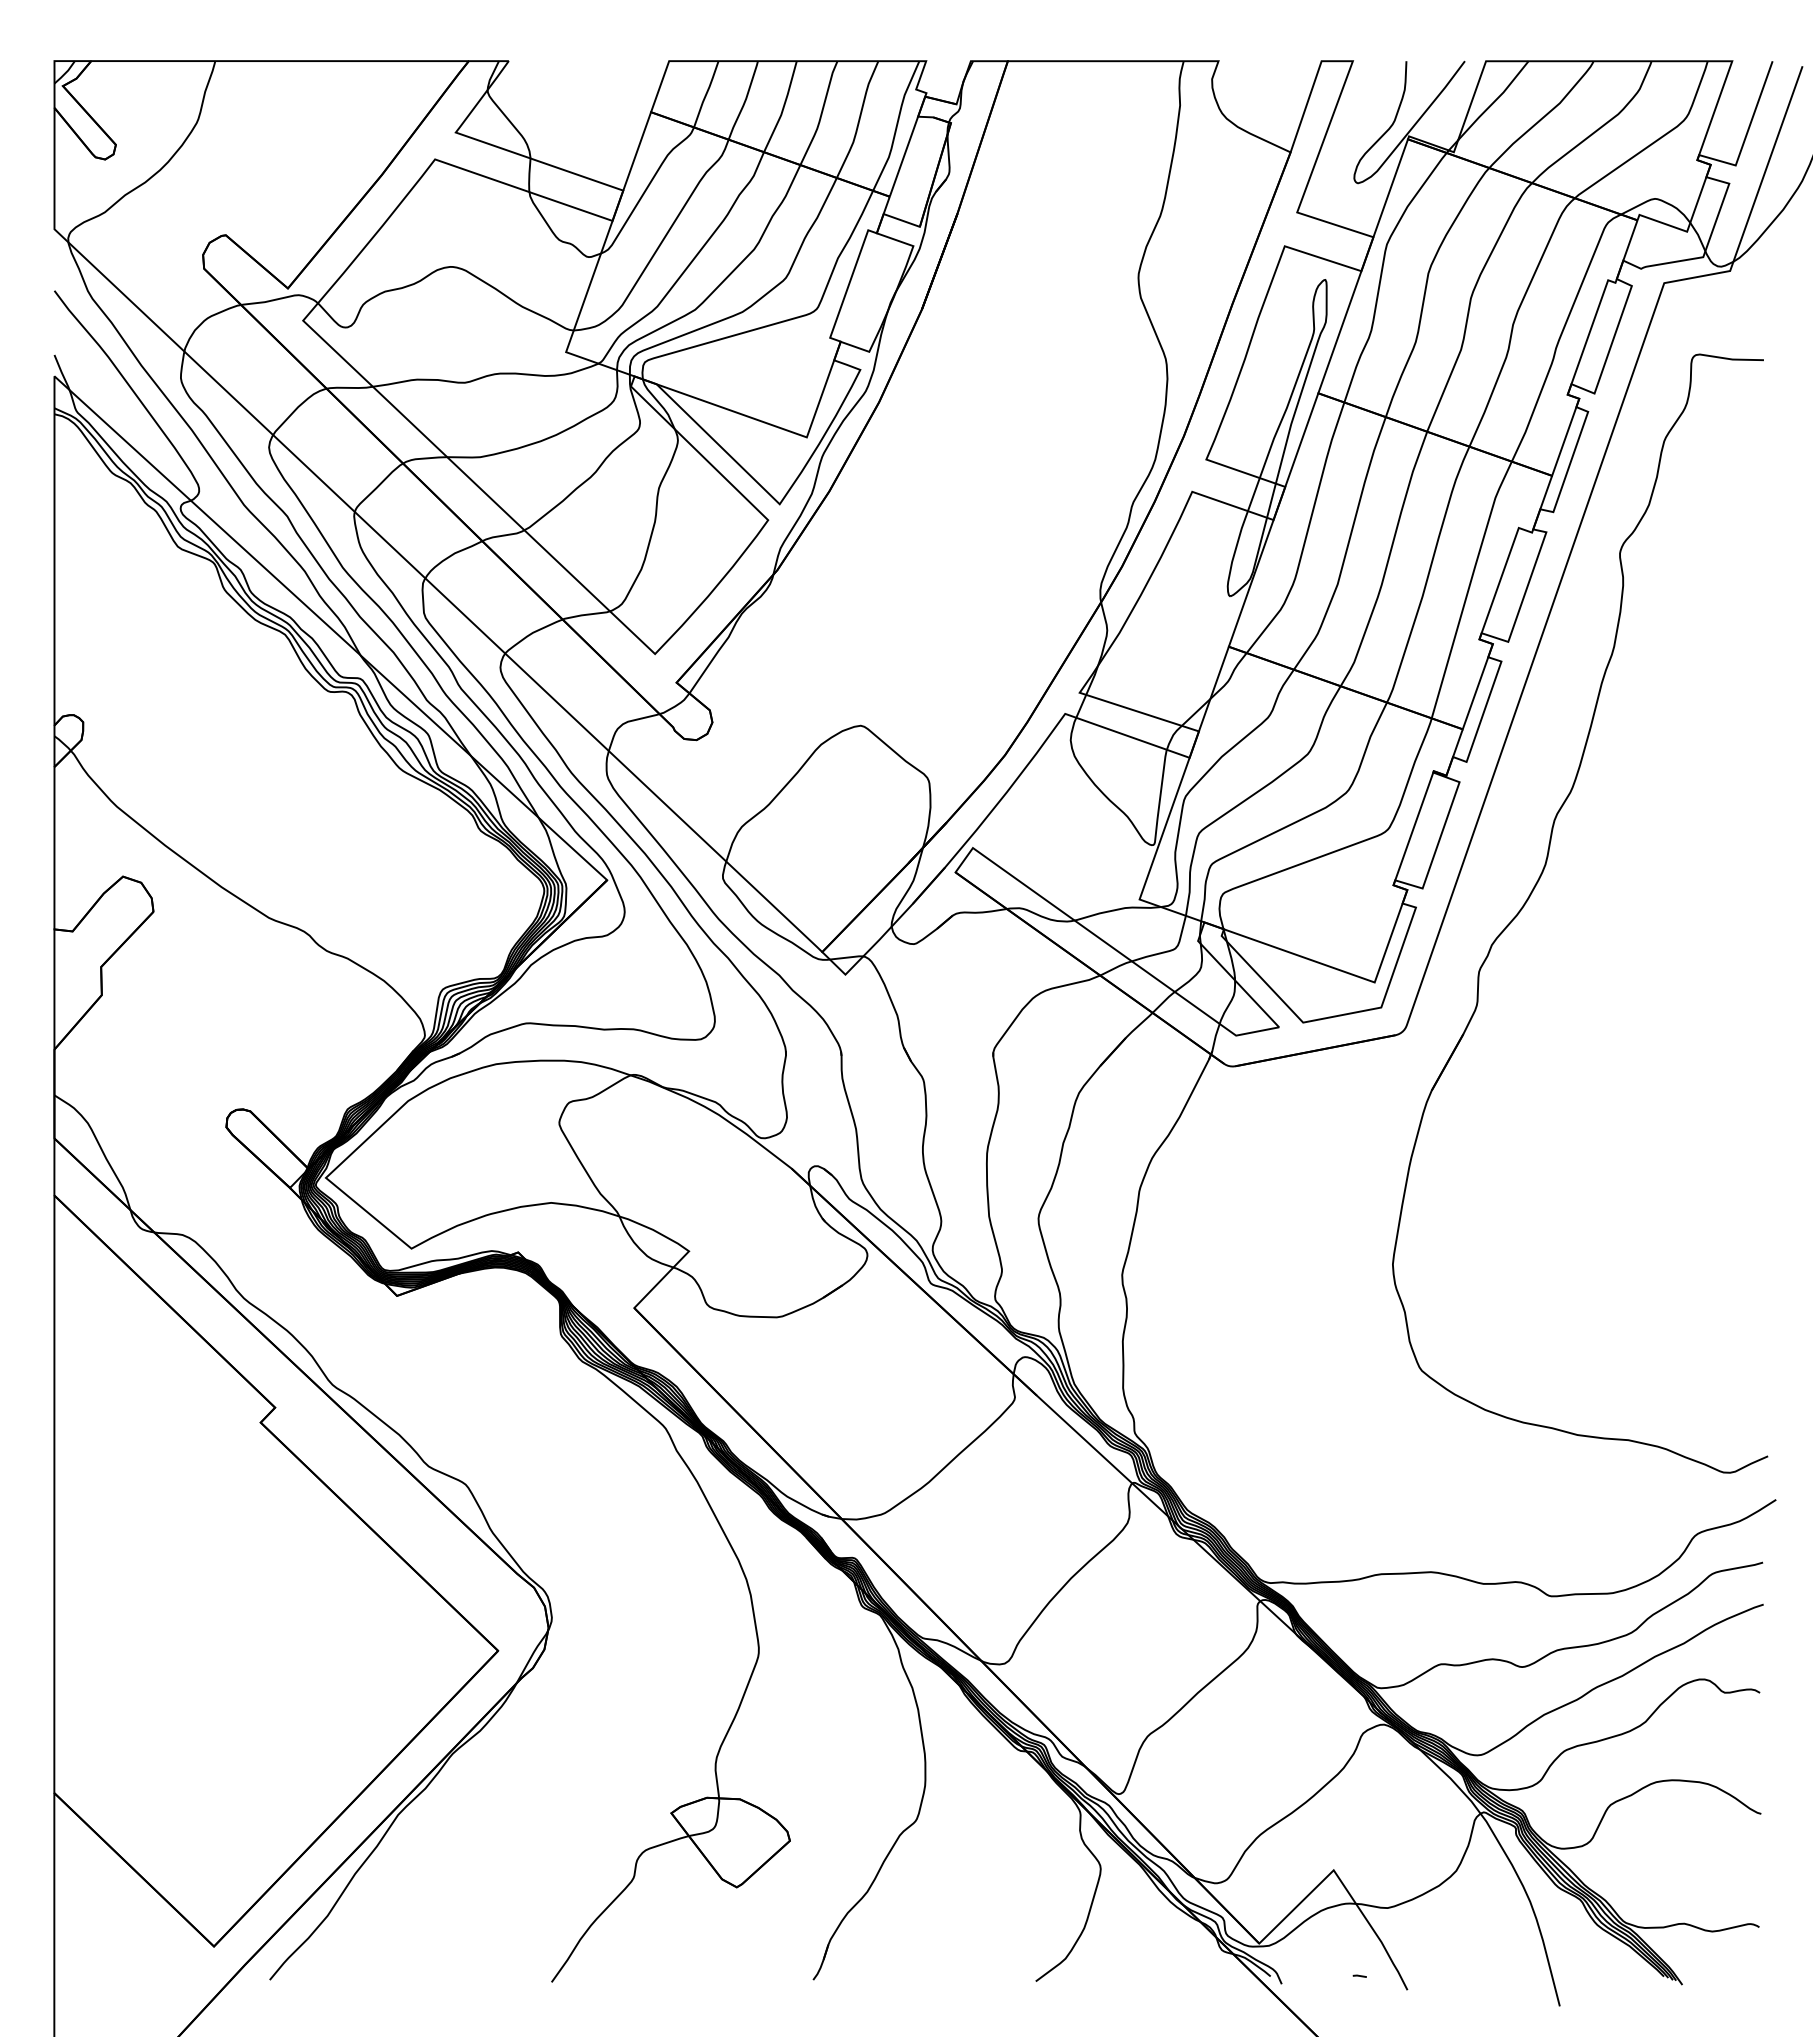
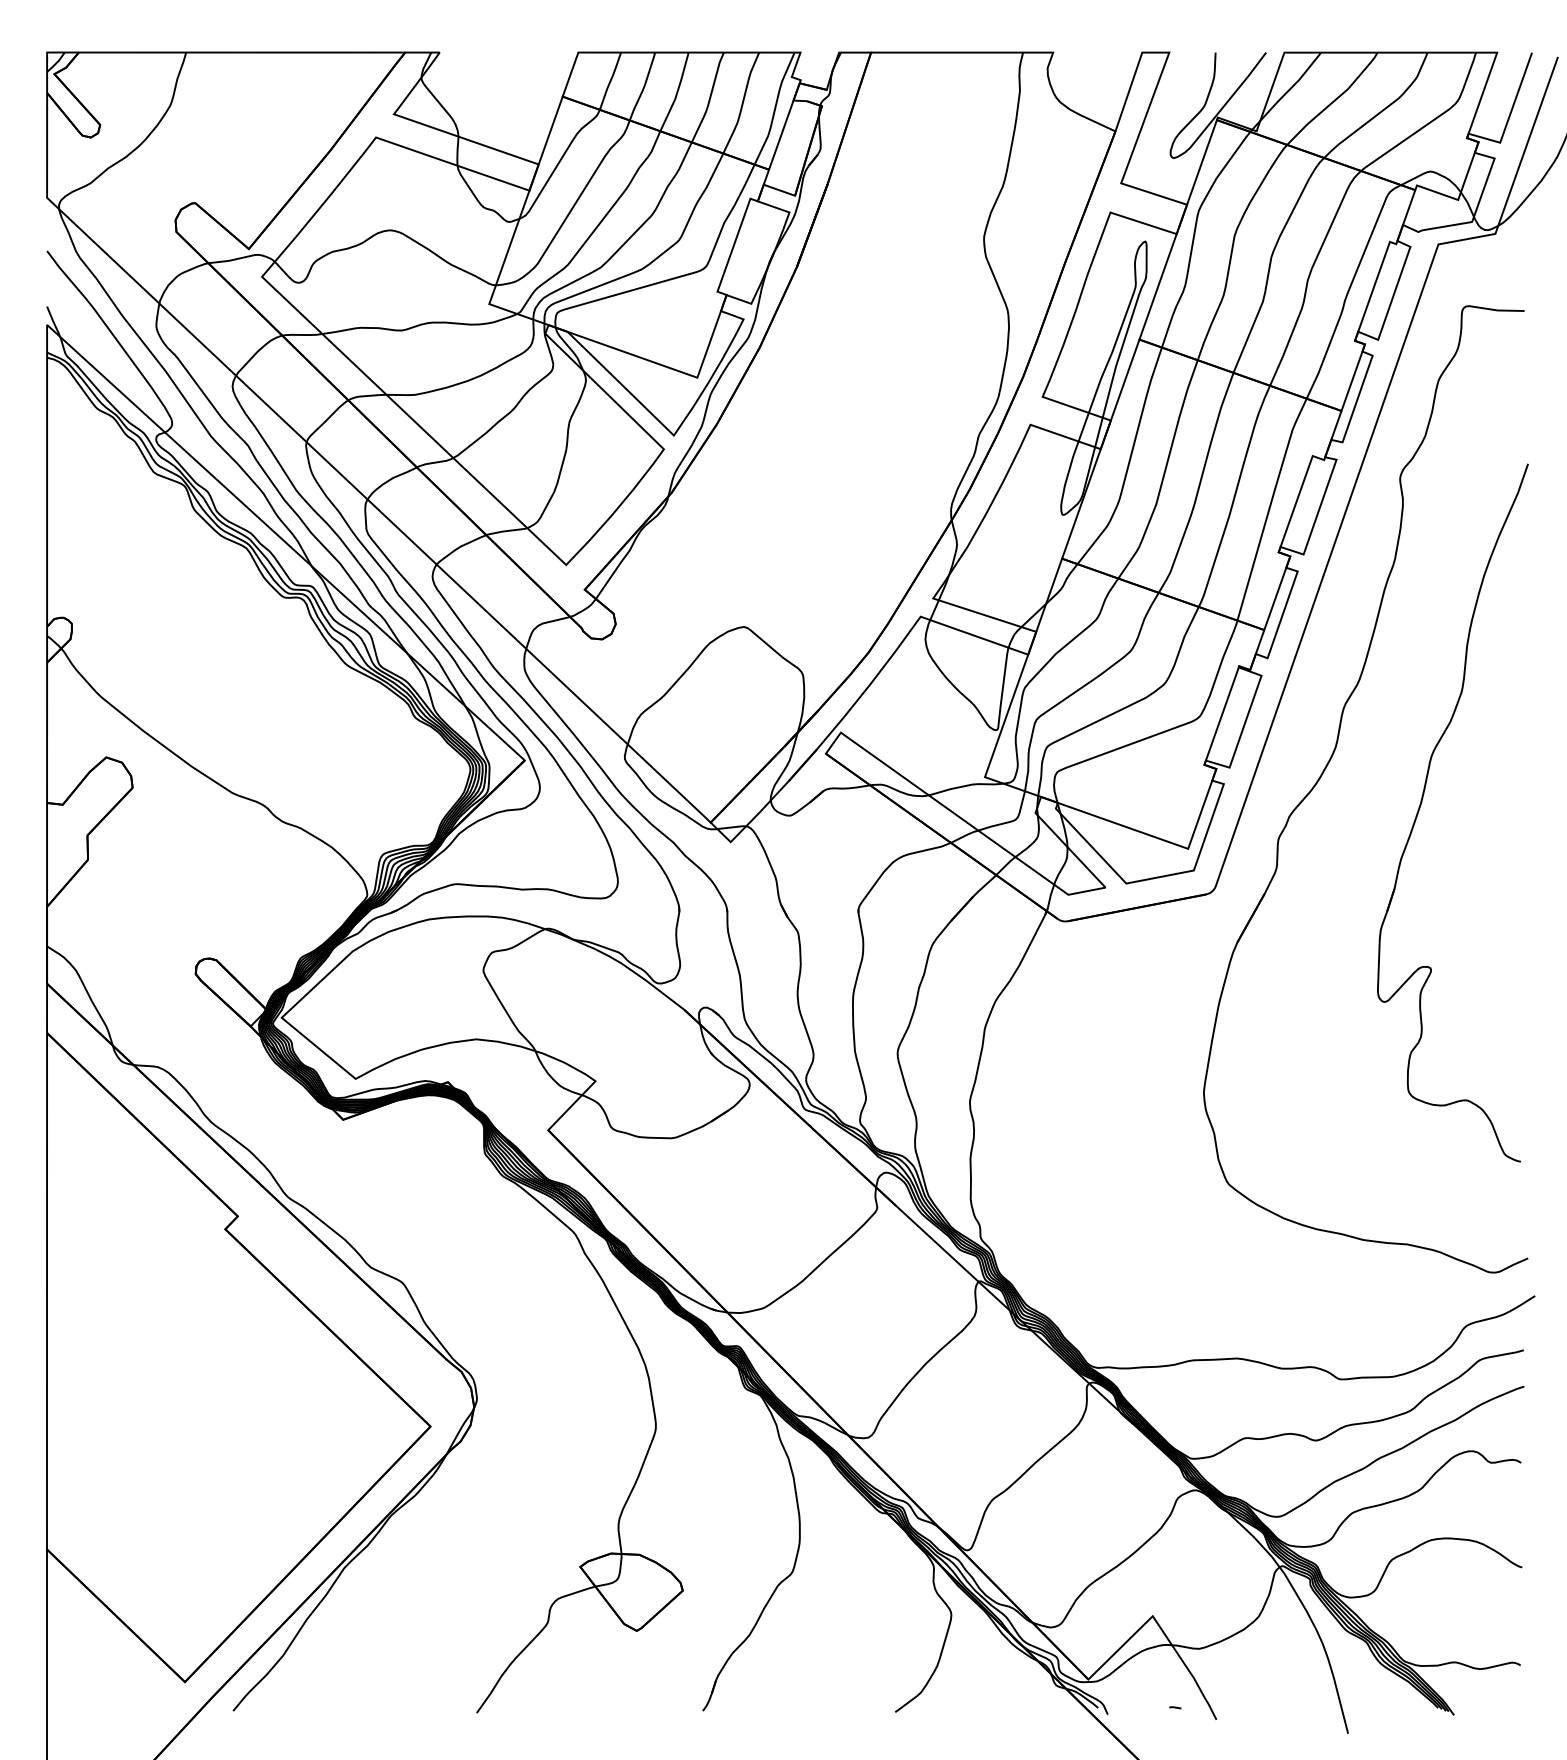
part: (1645, 929) -> (1422, 803), added

